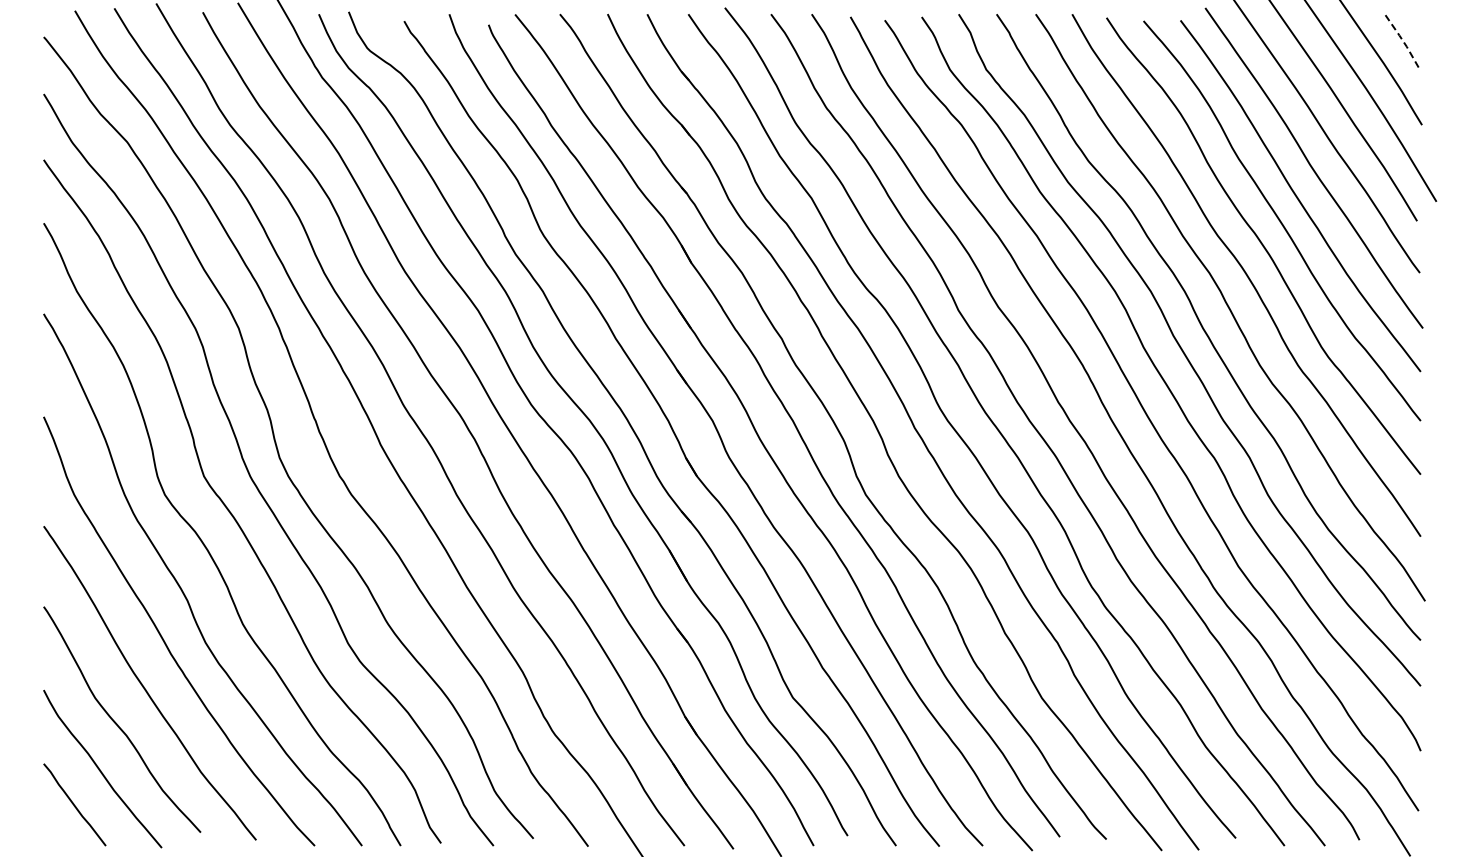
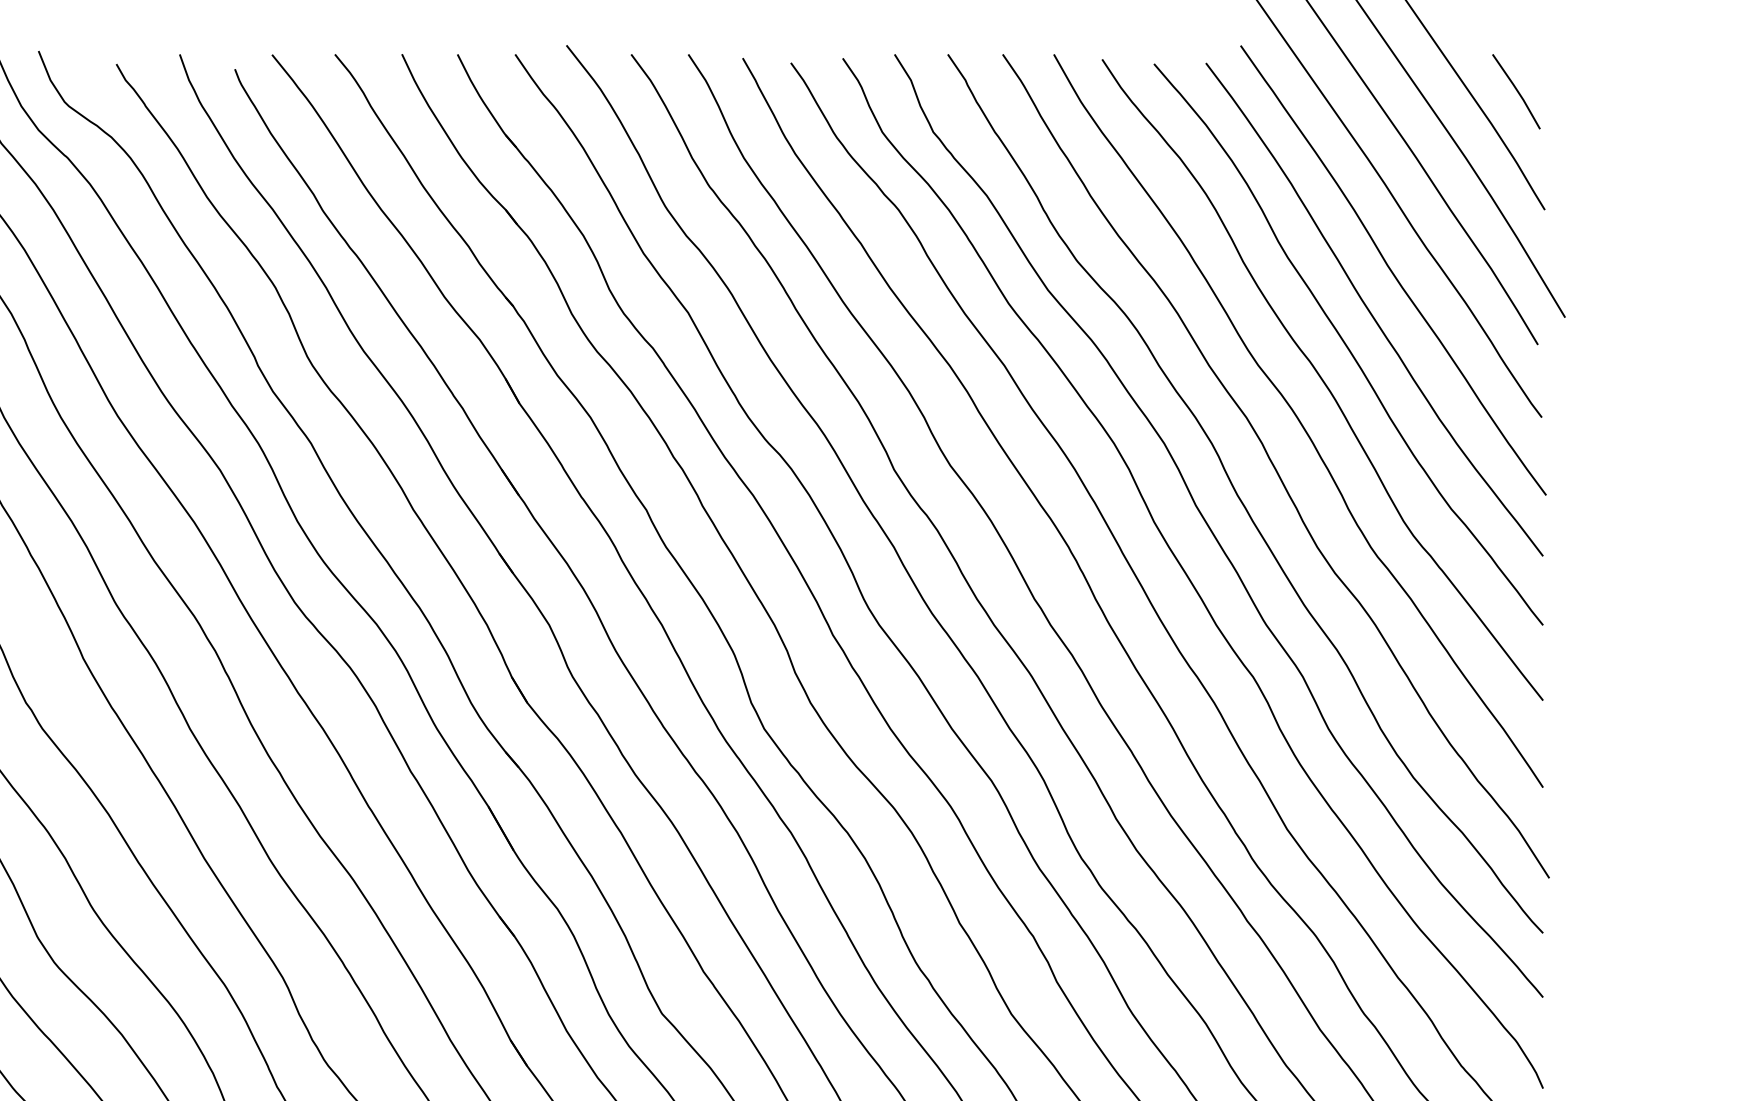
line: (1402, 40) -> (1517, 91), dashed -> solid

